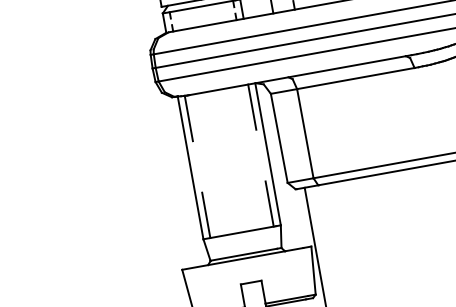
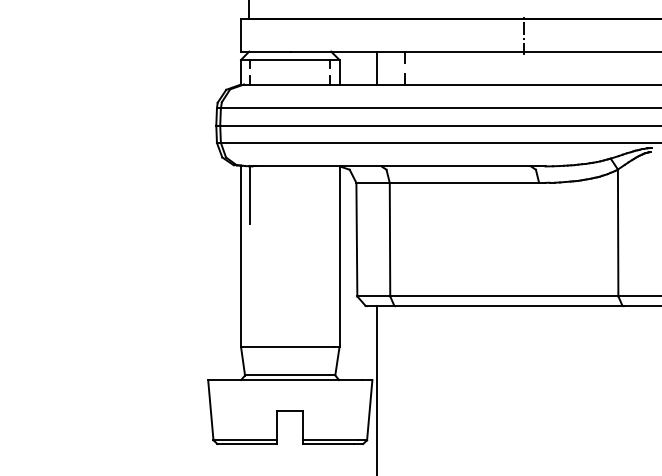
line: (252, 106) -> (330, 194), removed
line: (269, 204) -> (330, 318), removed
line: (206, 215) -> (249, 318), removed

